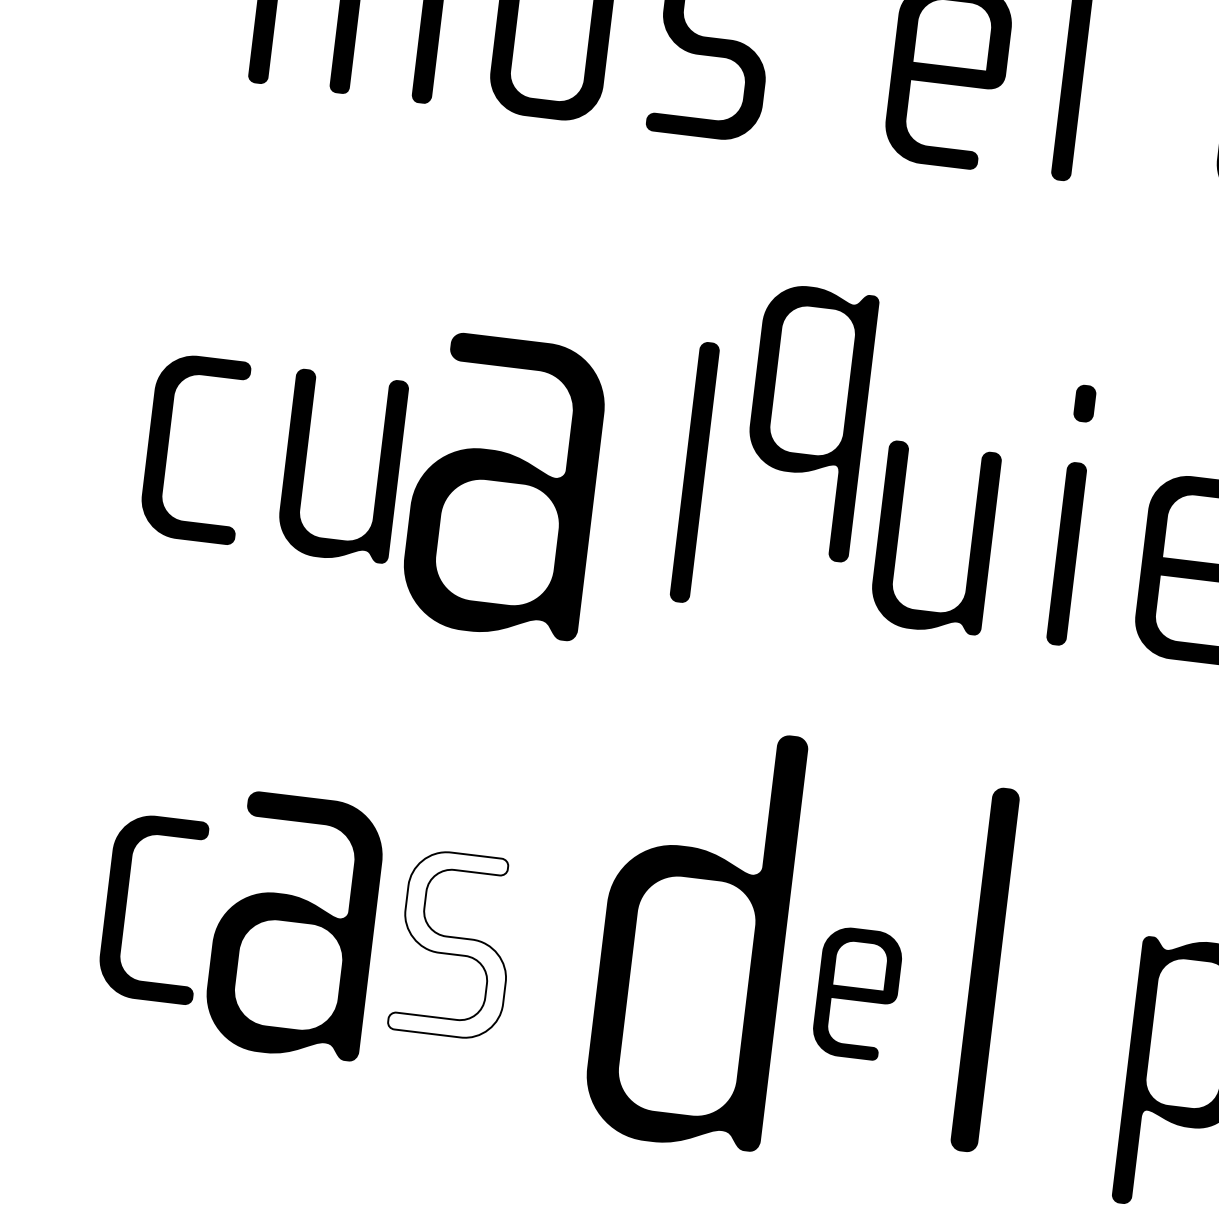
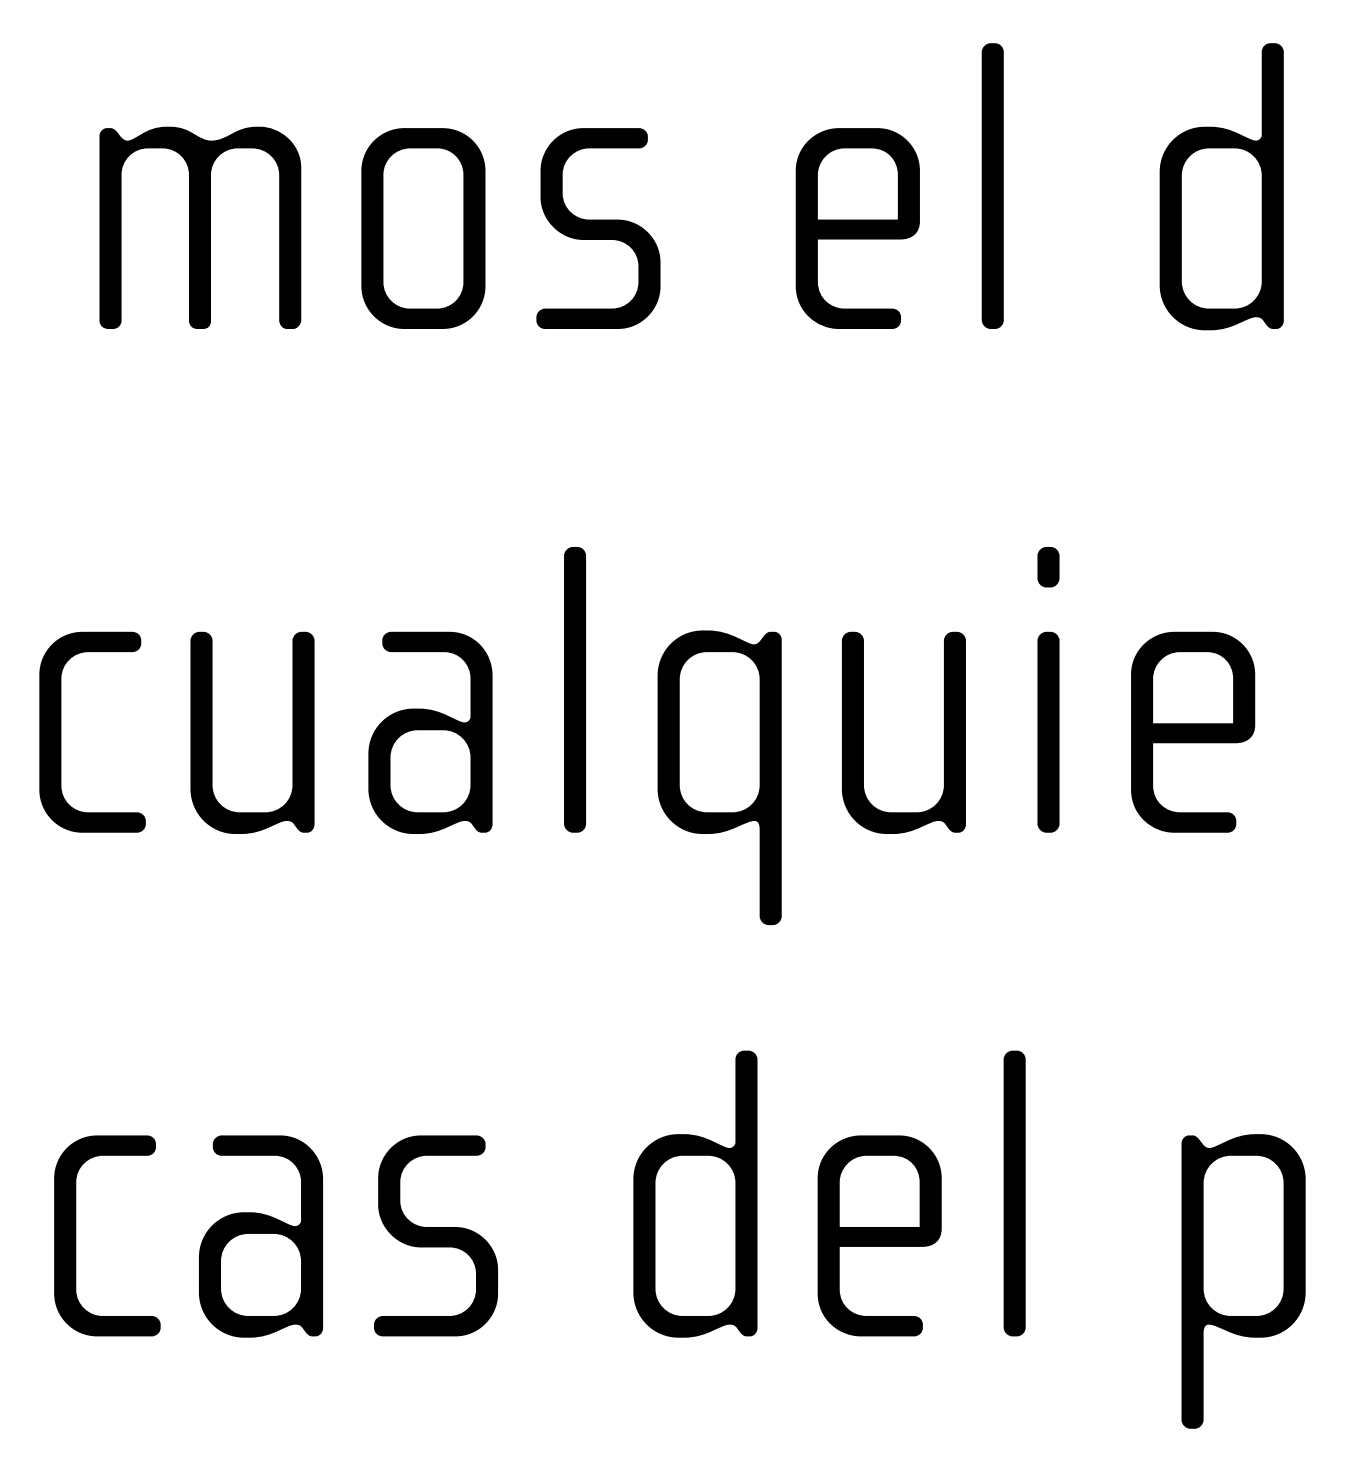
part: (807, 422) -> (719, 777), moved
part: (694, 472) -> (574, 689), moved
part: (504, 486) -> (430, 732), size x0.62
part: (294, 925) -> (260, 1236), size x0.71
part: (694, 934) -> (695, 1193), size x0.62
fill: (453, 944) -> (435, 1235), added
part: (984, 969) -> (1014, 1193), size x0.71
part: (857, 993) -> (879, 1235), size x1.43

